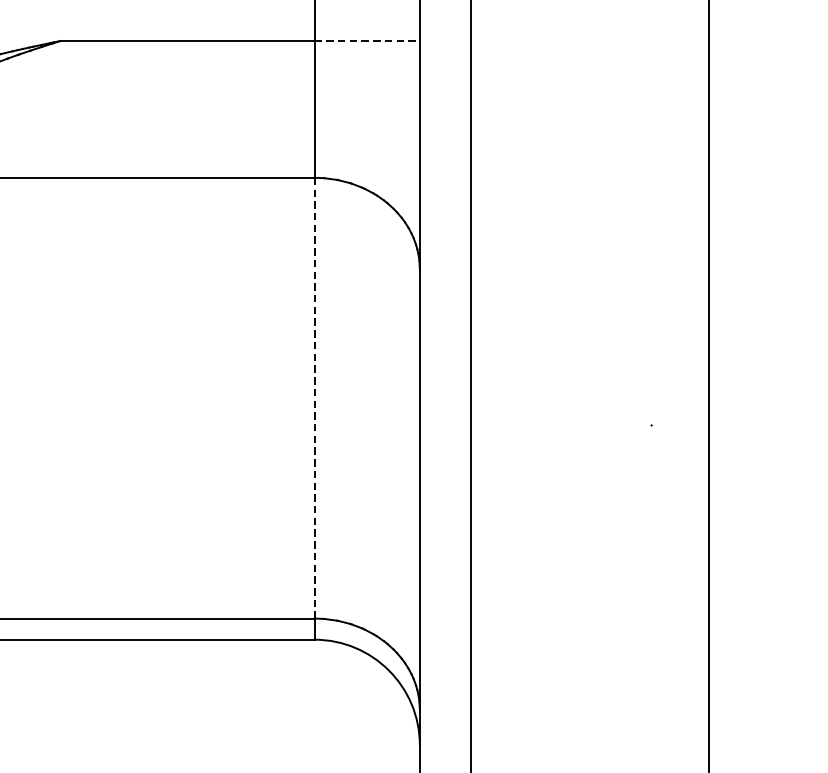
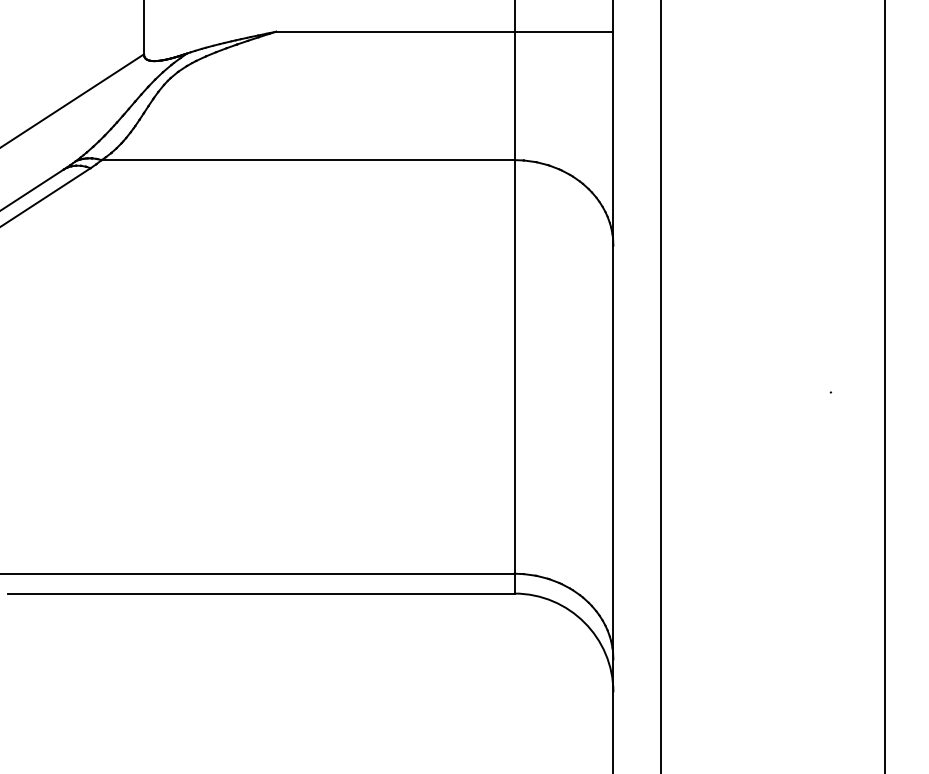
line: (367, 40) -> (564, 31), dashed -> solid
line: (314, 397) -> (514, 366), dashed -> solid

